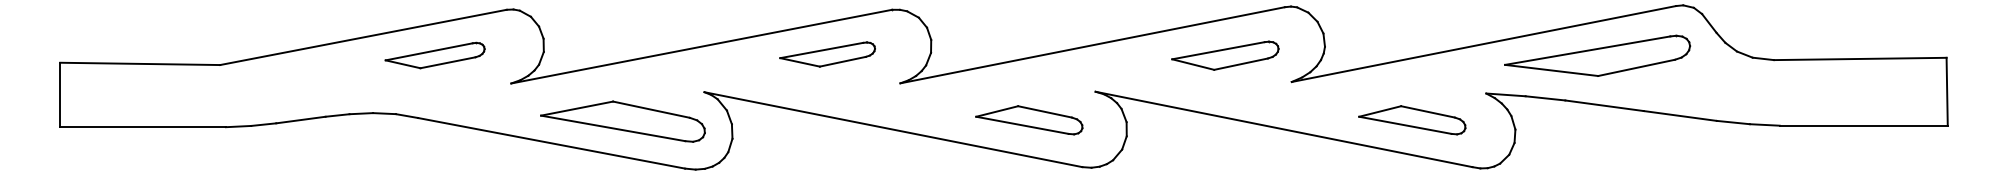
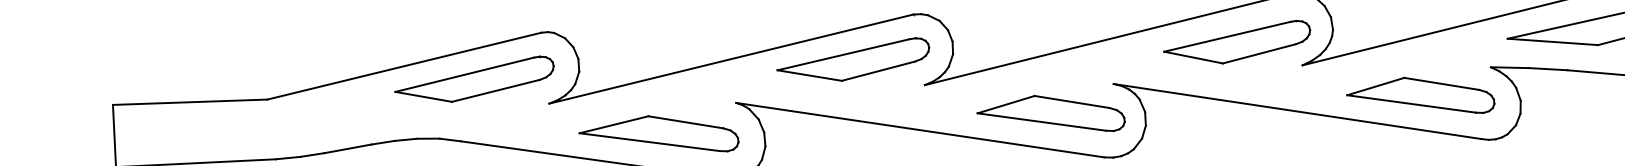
part: (827, 54) -> (853, 60), size x1.67
part: (434, 55) -> (473, 80), size x1.67
part: (1225, 55) -> (1237, 42), size x1.43
part: (1029, 120) -> (1051, 114), size x1.43
part: (1412, 120) -> (1420, 96), size x1.43

